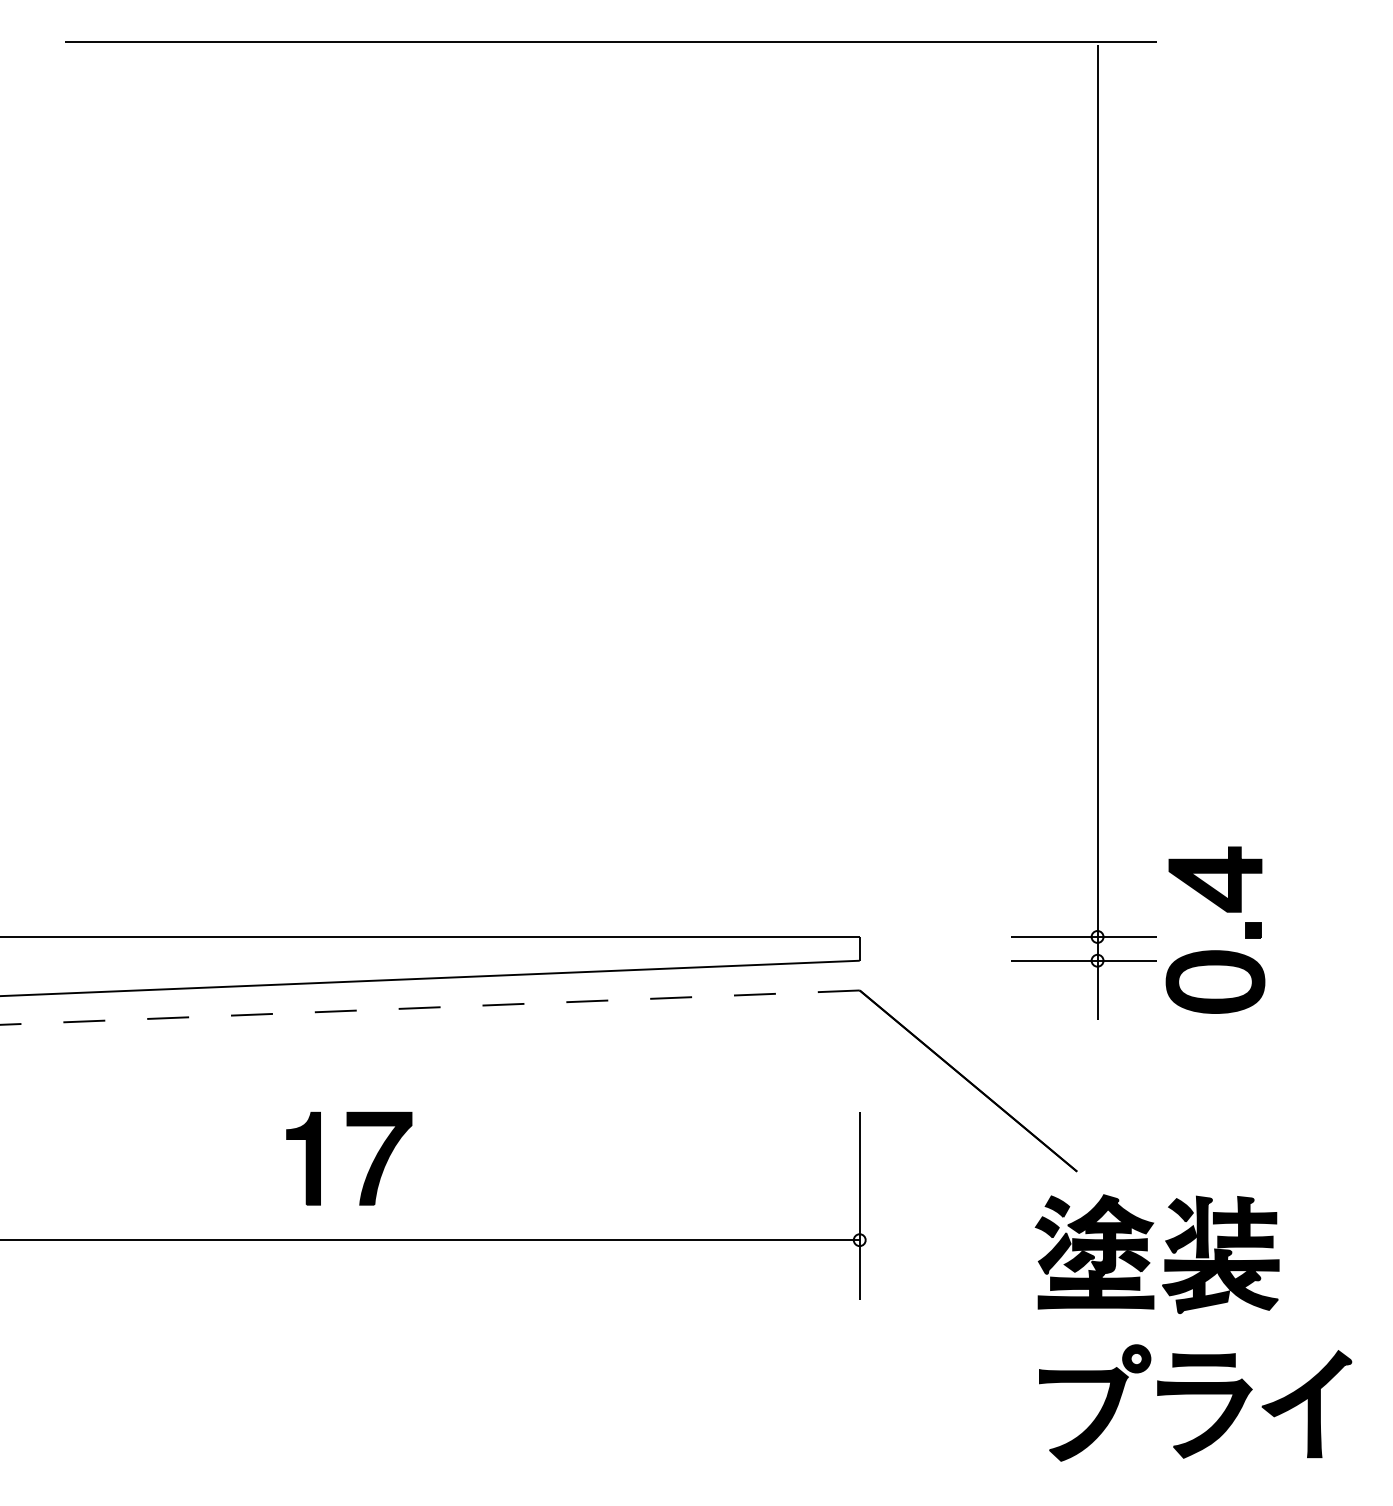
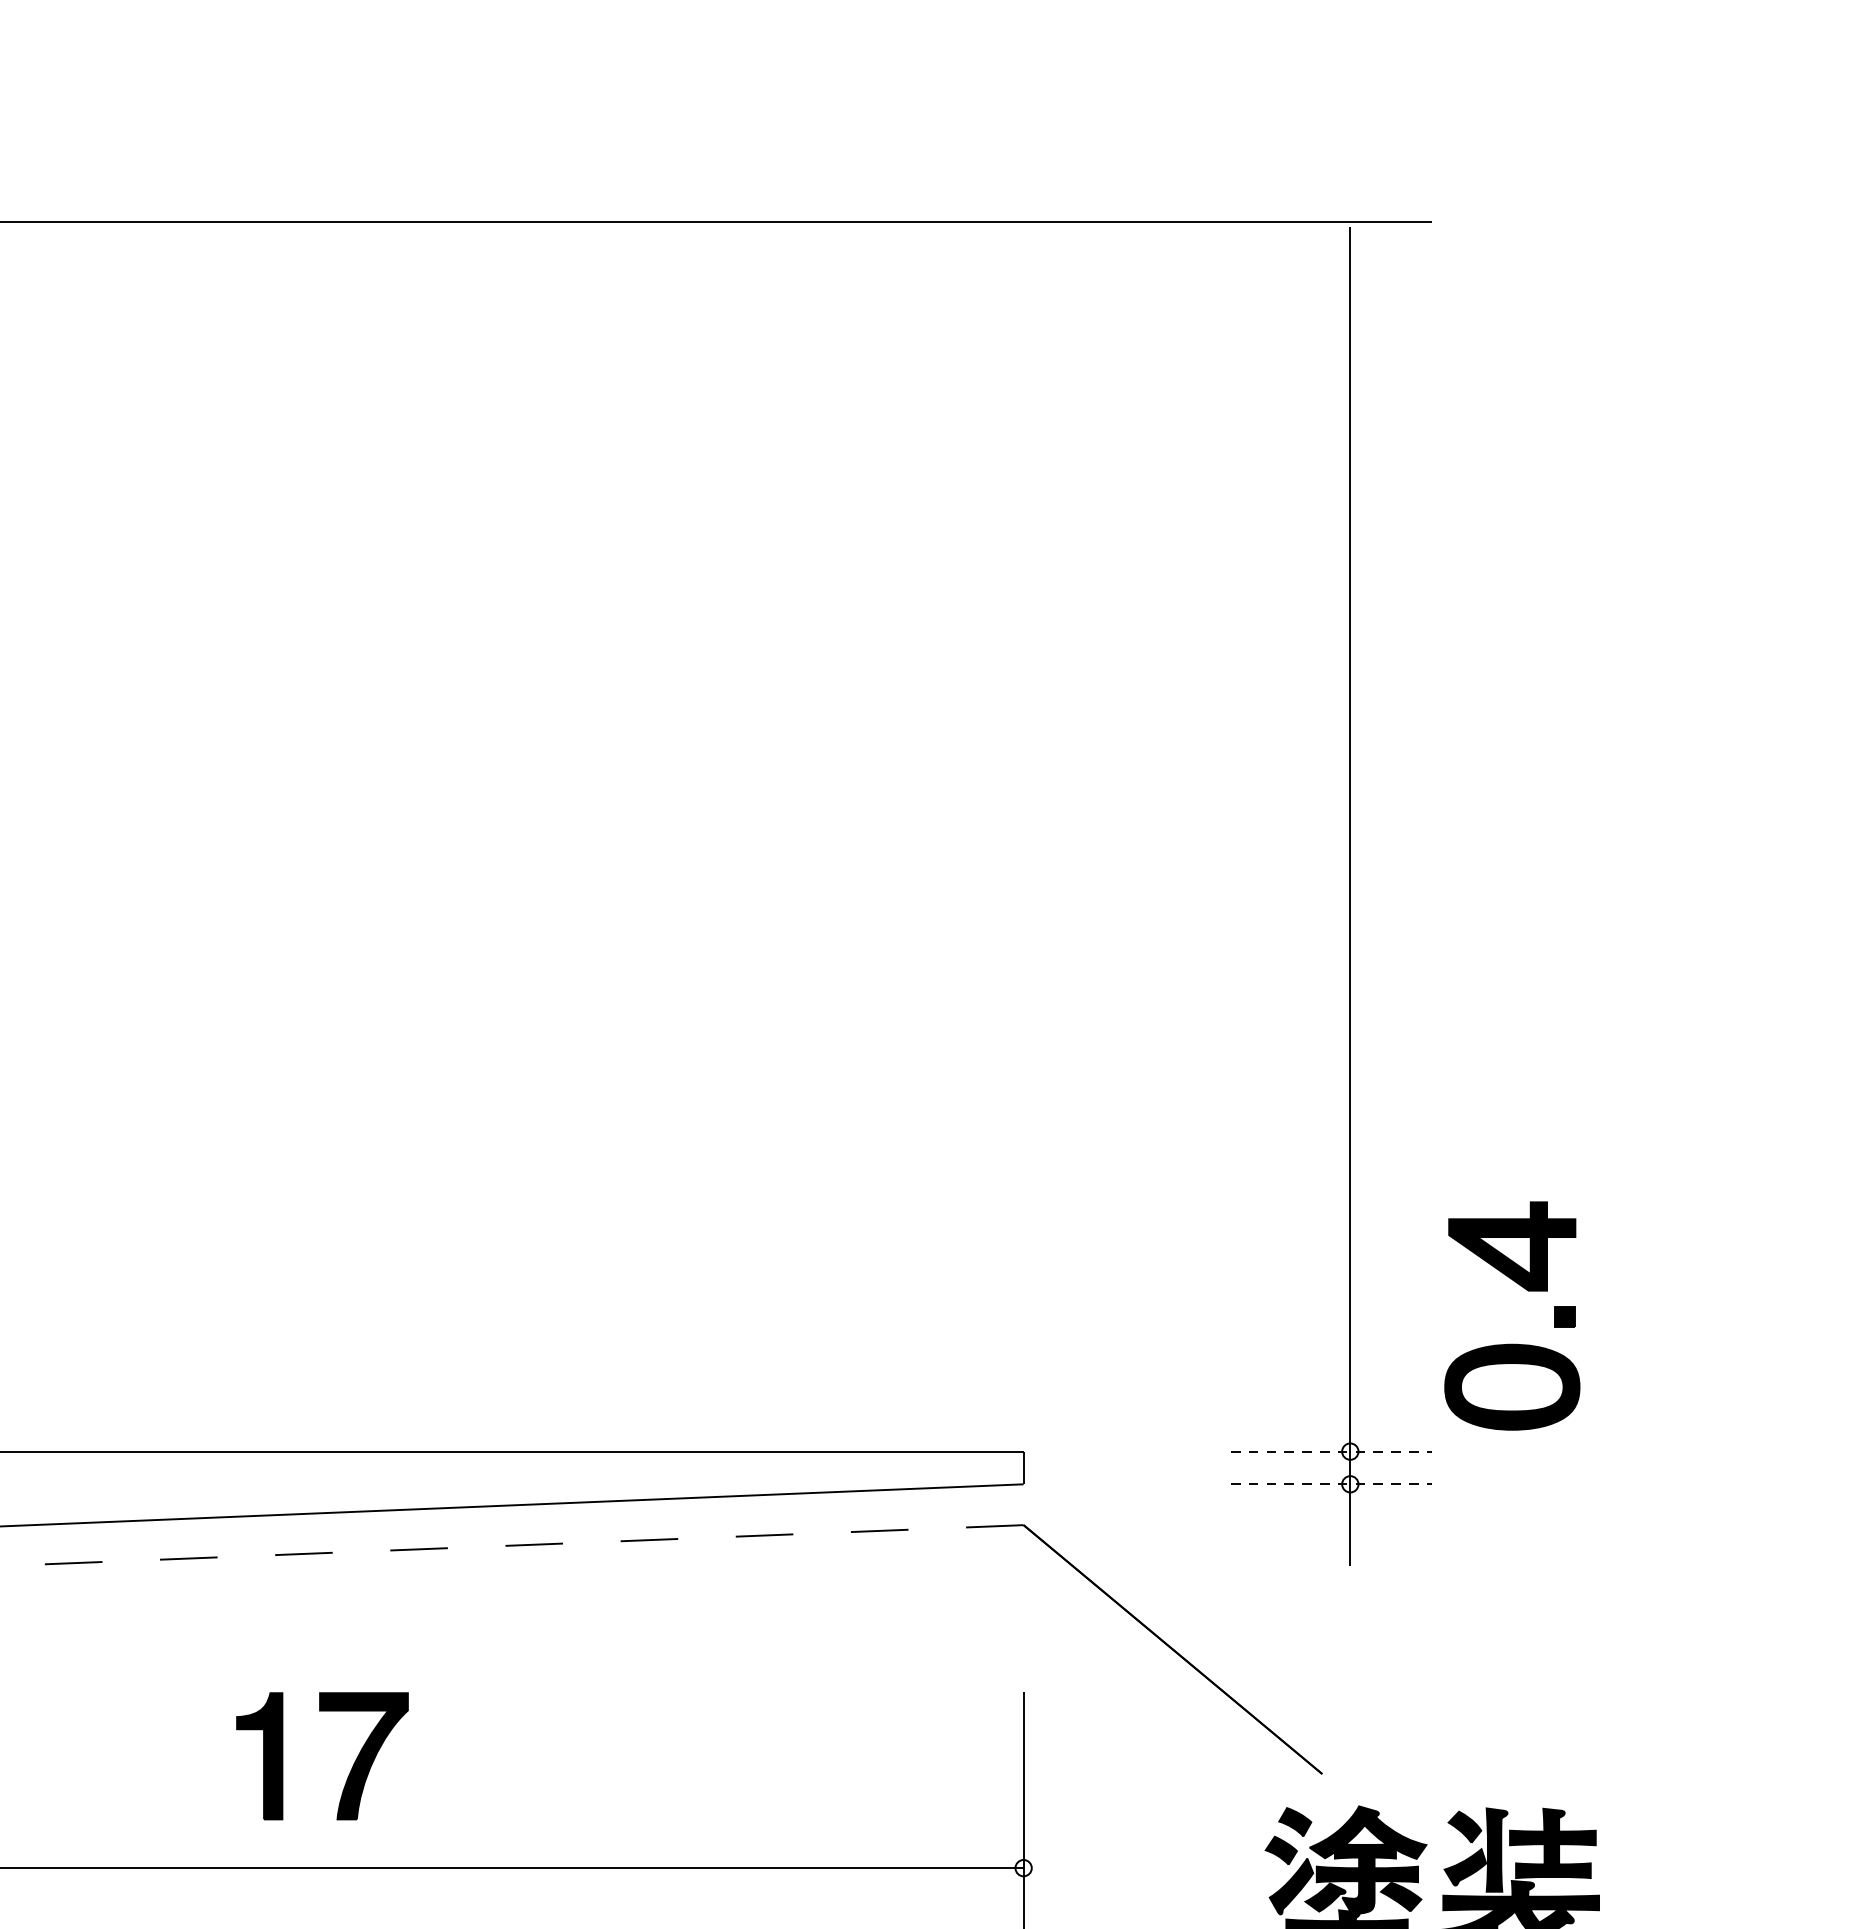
part: (1226, 912) -> (1527, 1291), moved
line: (1084, 936) -> (1332, 1451), solid -> dashed
line: (1084, 960) -> (1332, 1483), solid -> dashed

